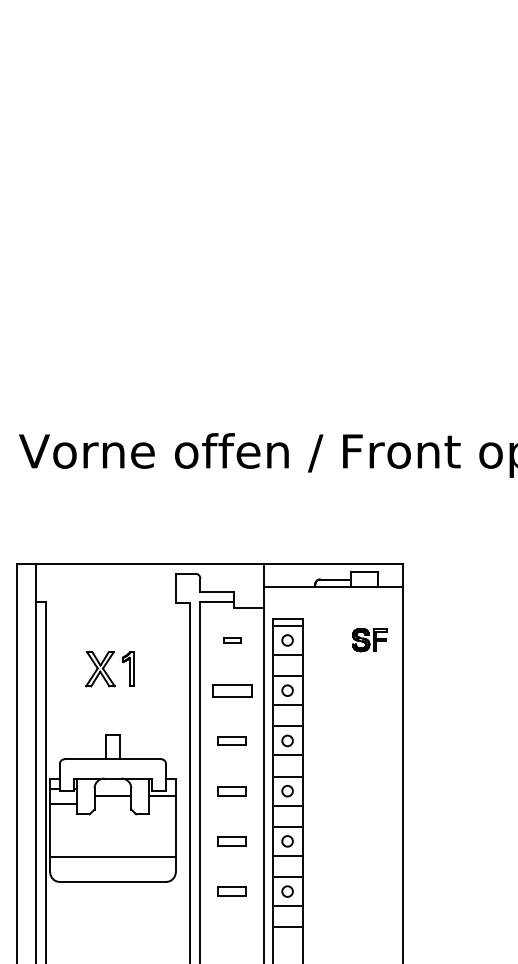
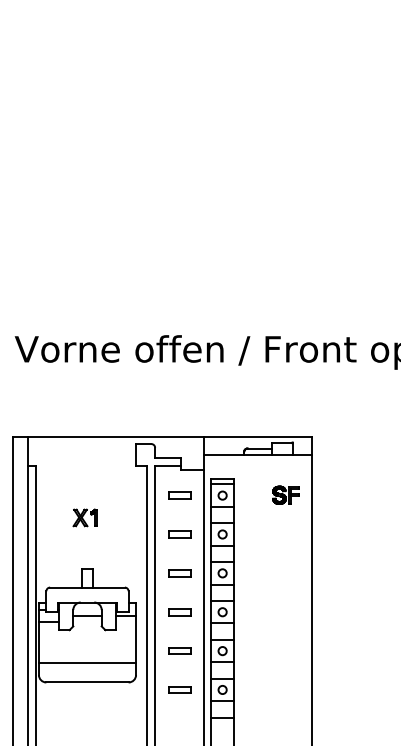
part: (231, 640) -> (179, 495), size x1.67
part: (109, 668) -> (84, 517), size x0.62
part: (231, 690) -> (179, 534), size x0.71

